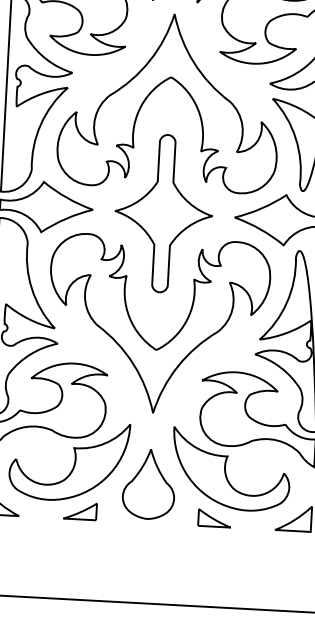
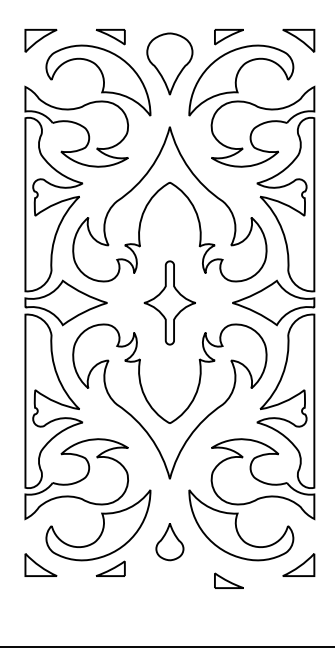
part: (163, 213) -> (169, 302), size x0.6
part: (148, 483) -> (169, 541), size x0.6
part: (213, 518) -> (228, 580), moved

